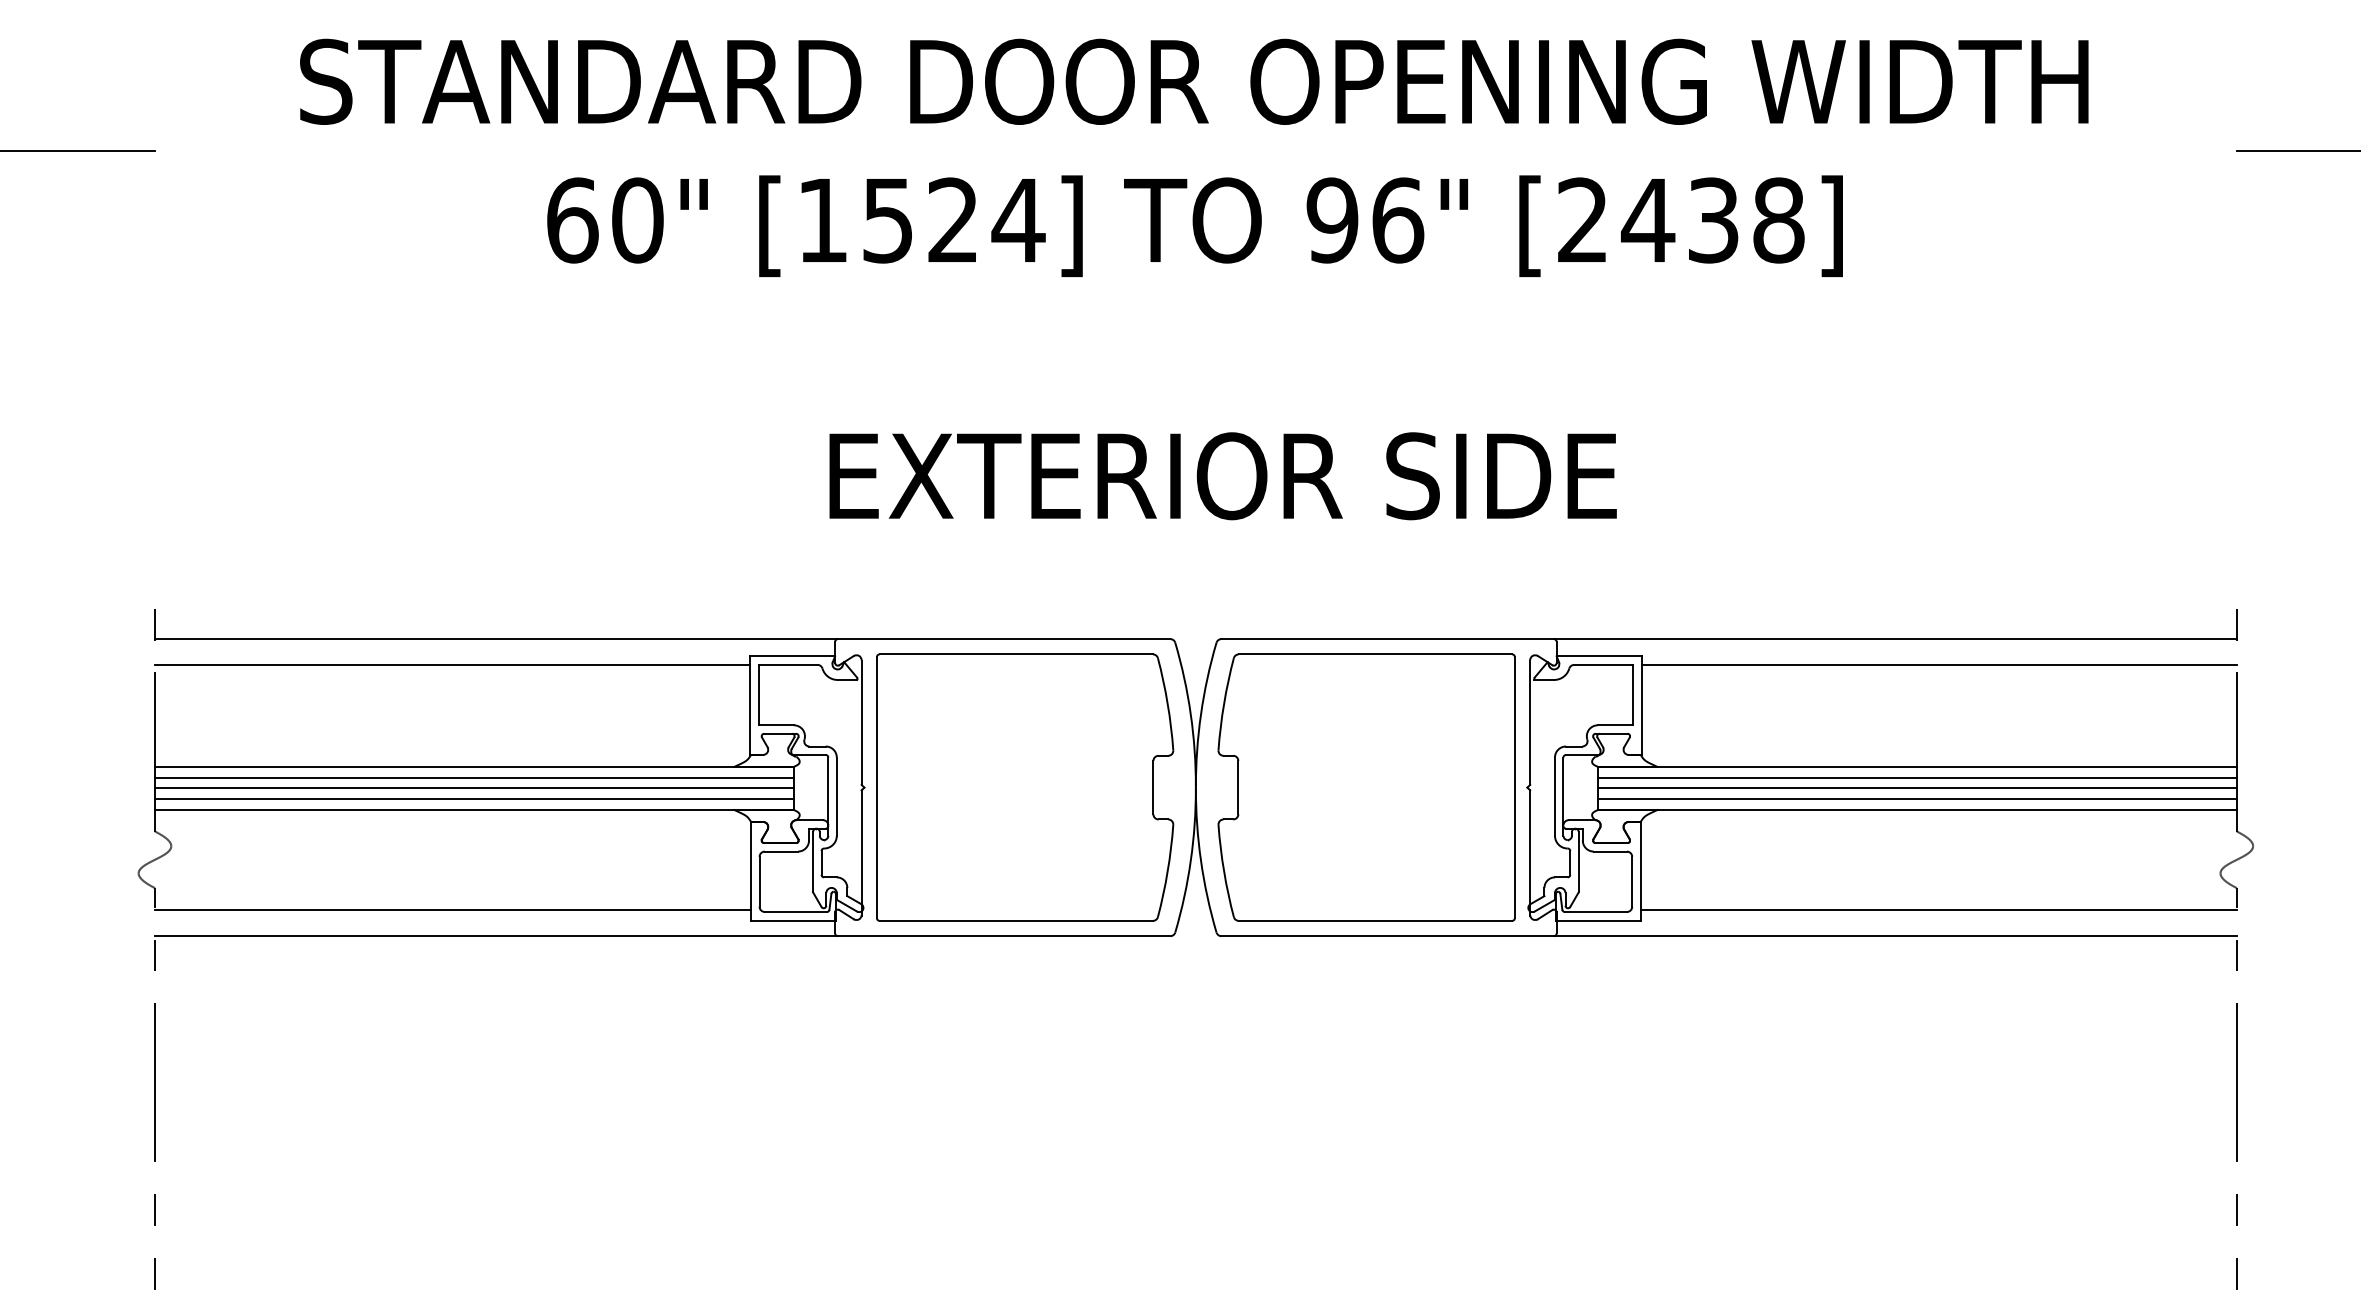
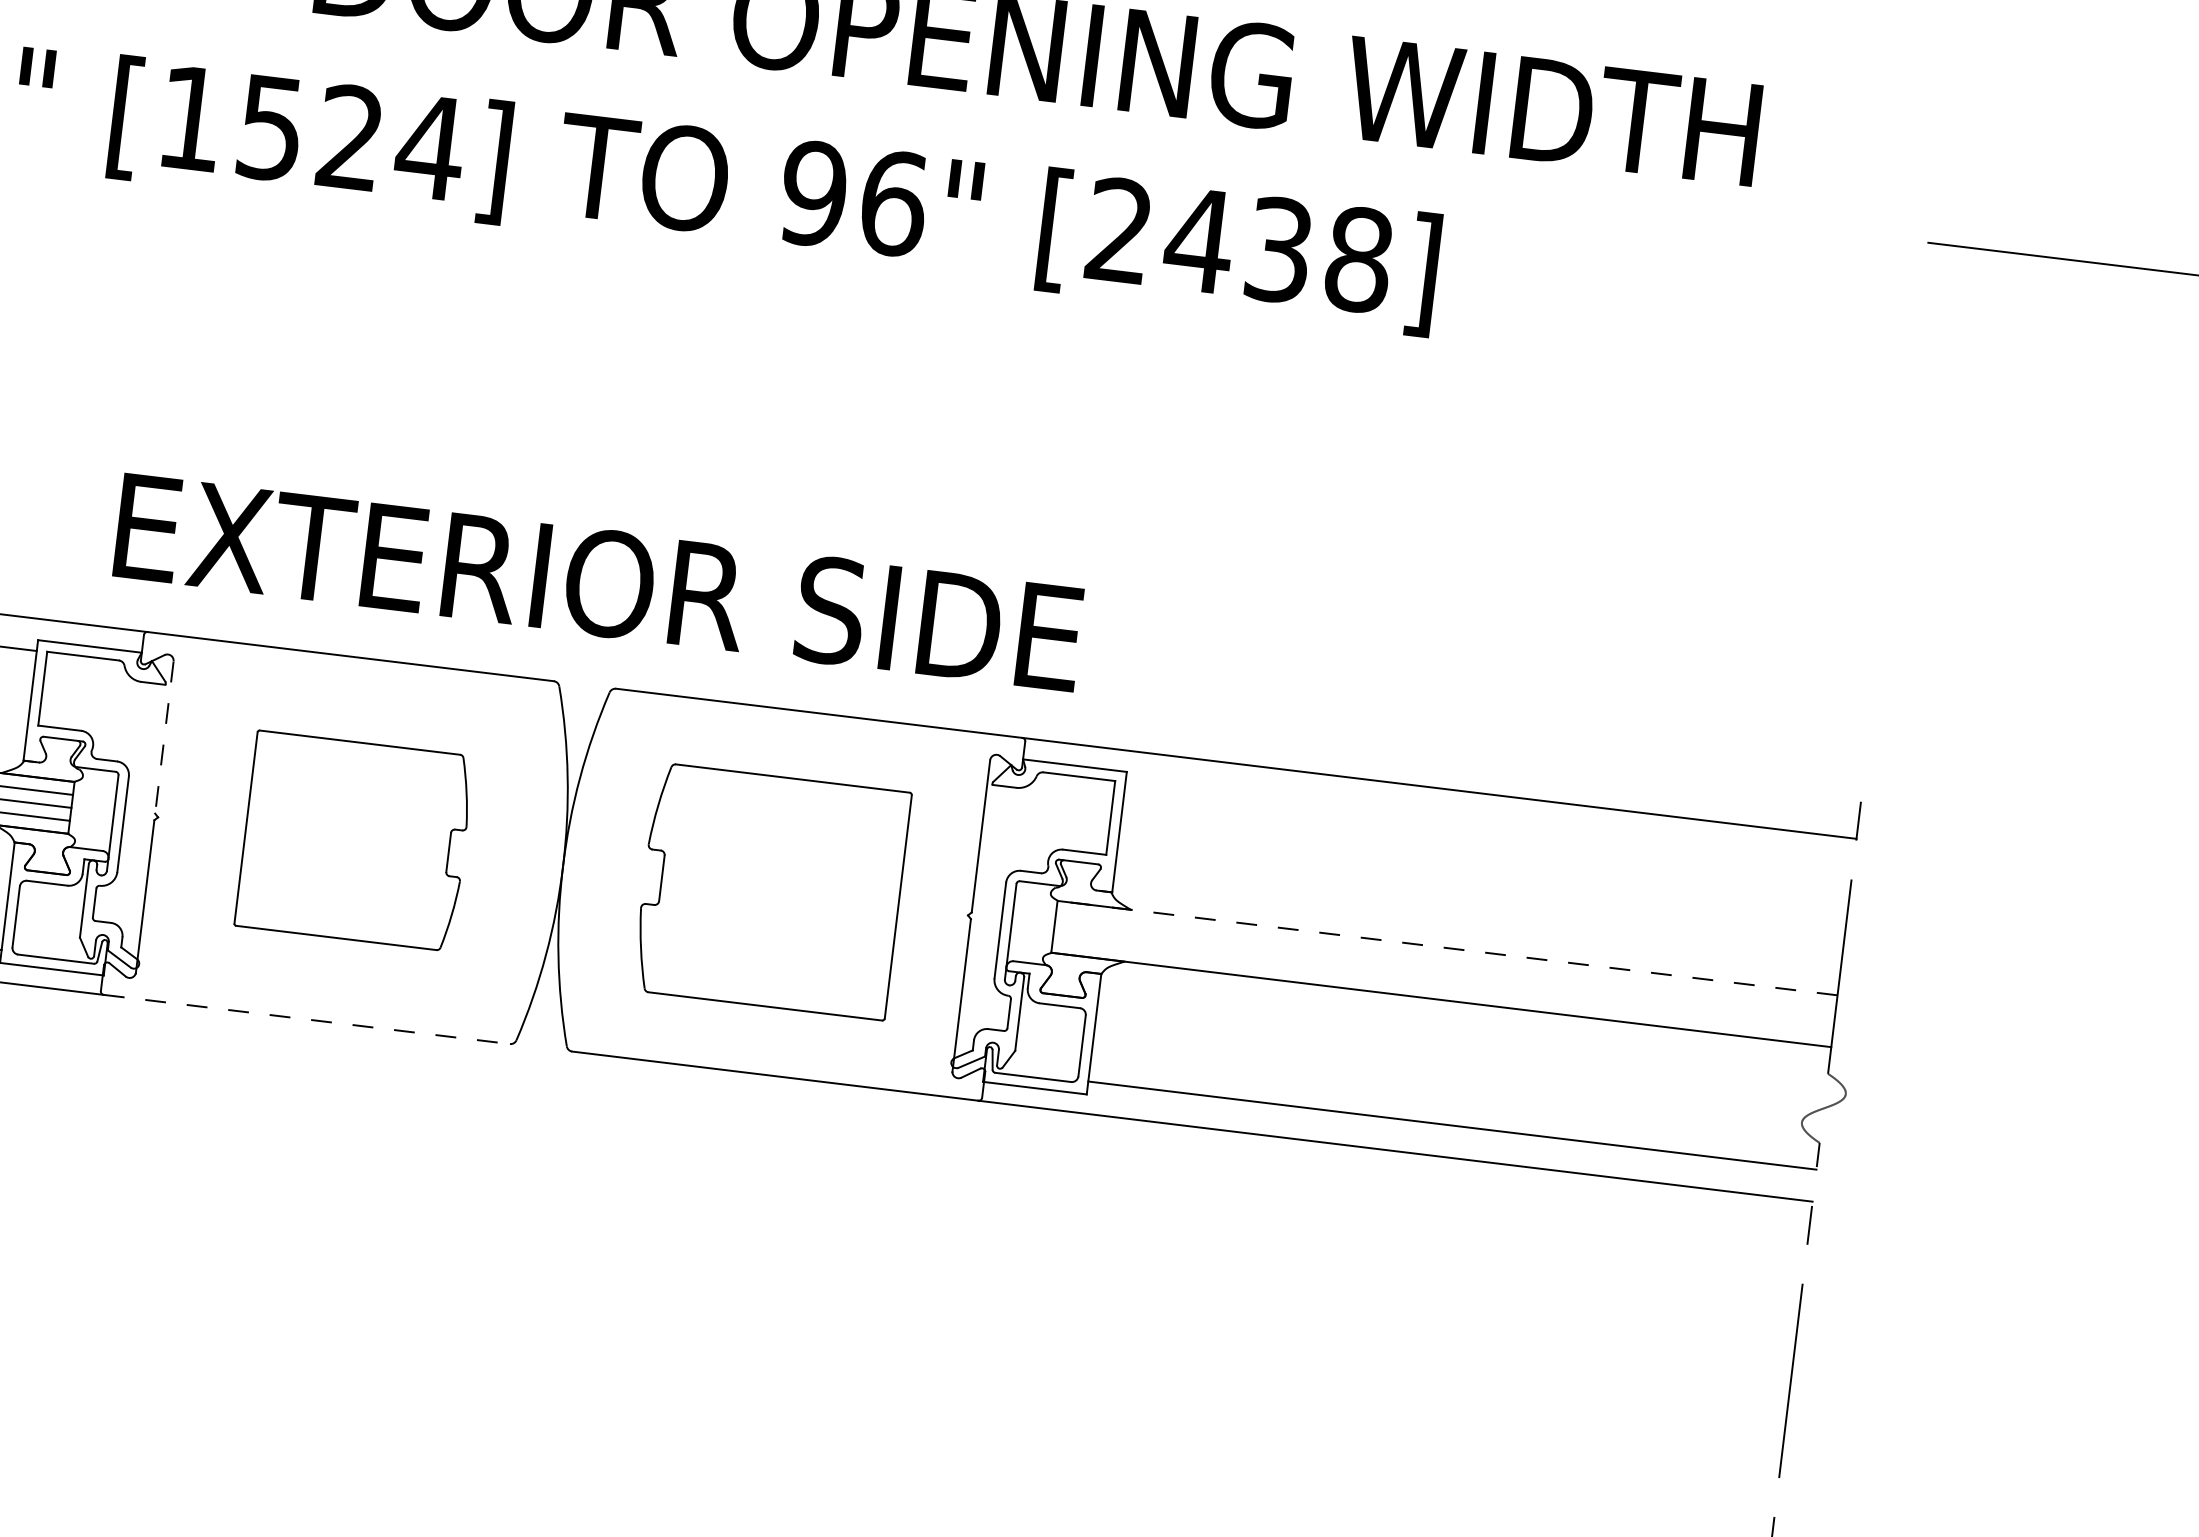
text: (1222, 476) -> (598, 582), moved
line: (1938, 665) -> (1488, 826), removed
line: (861, 723) -> (164, 738), solid -> dashed
line: (1917, 767) -> (1447, 948), solid -> dashed
line: (1917, 777) -> (1445, 960), removed
part: (1025, 787) -> (354, 841), size x0.6
part: (1366, 787) -> (771, 891), size x0.7
line: (1917, 788) -> (1444, 974), removed
line: (1917, 799) -> (1442, 987), removed
line: (1004, 936) -> (307, 1019), solid -> dashed

